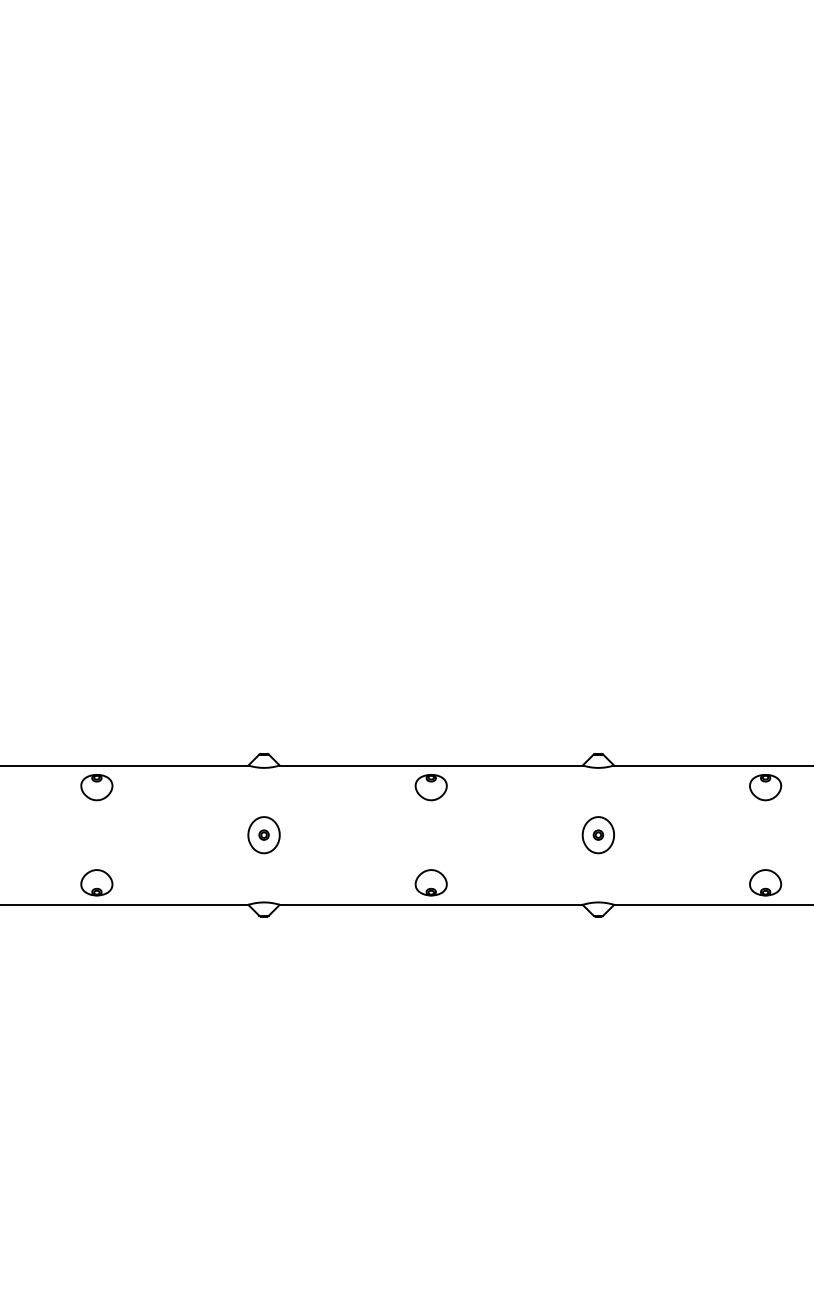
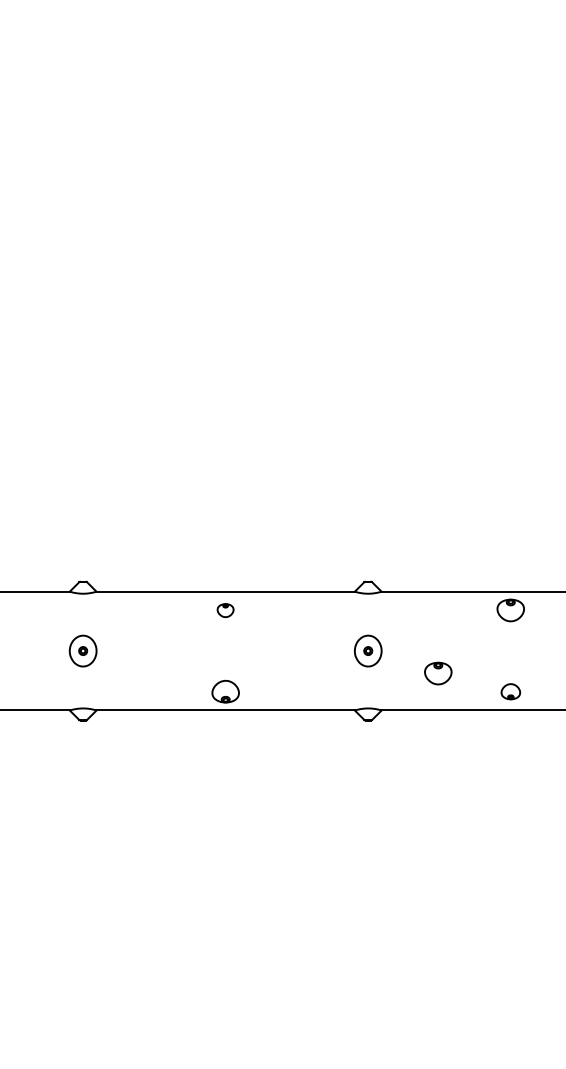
part: (430, 787) -> (225, 610), size x0.6
part: (680, 861) -> (438, 673), added
part: (765, 882) -> (510, 691), size x0.7

